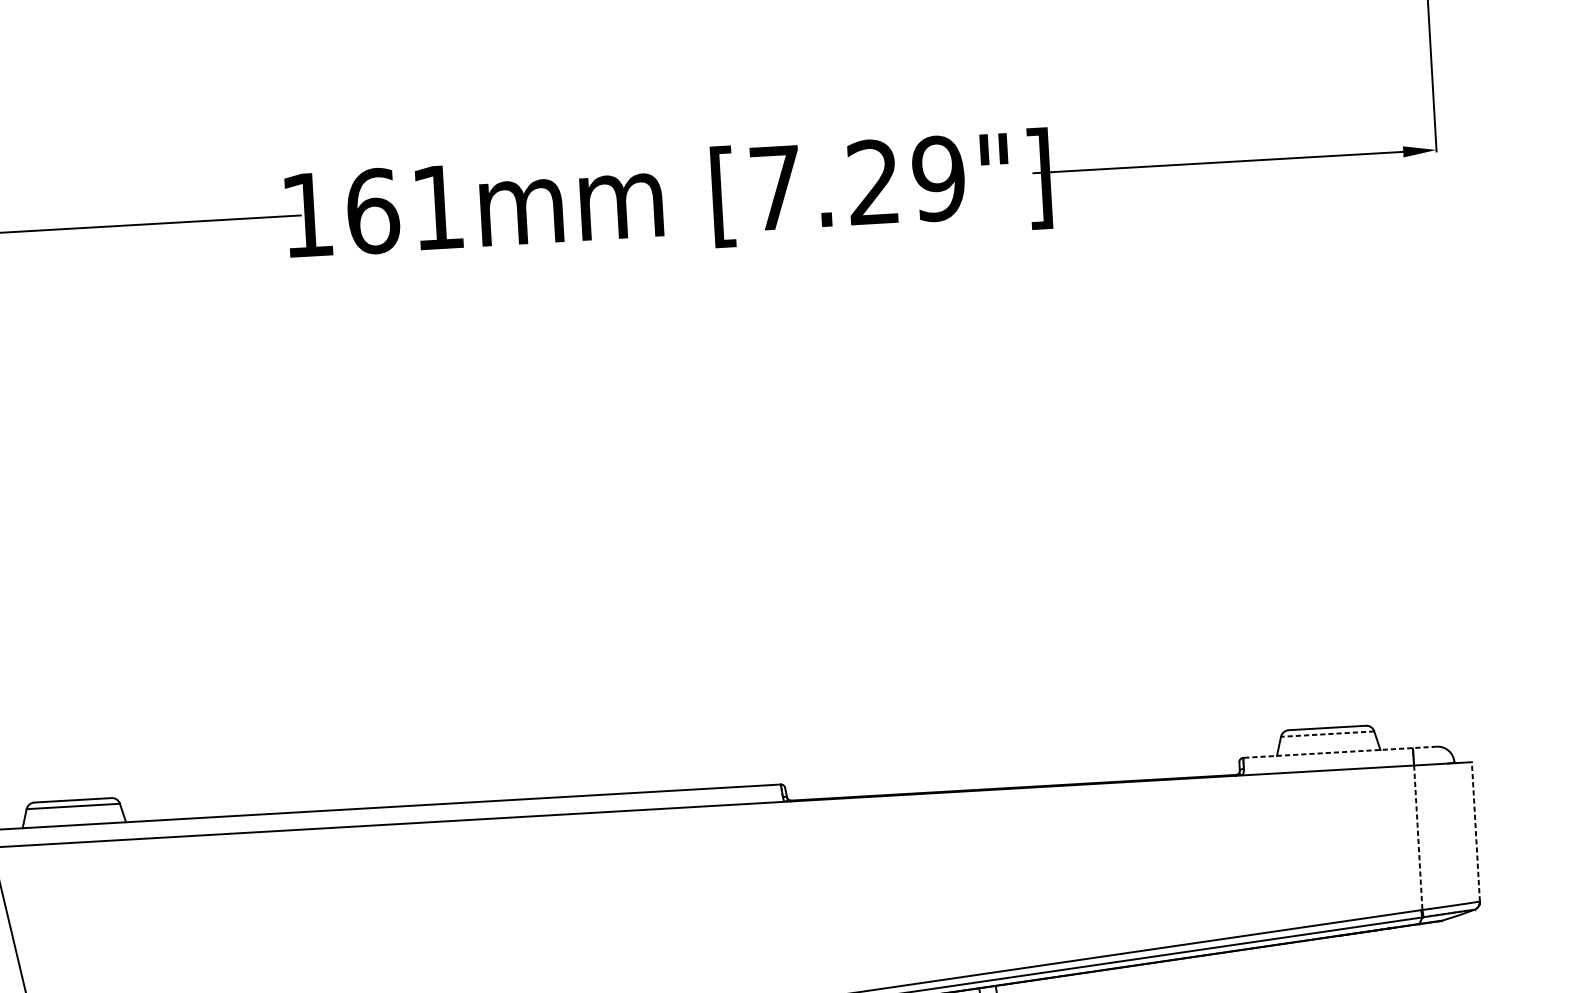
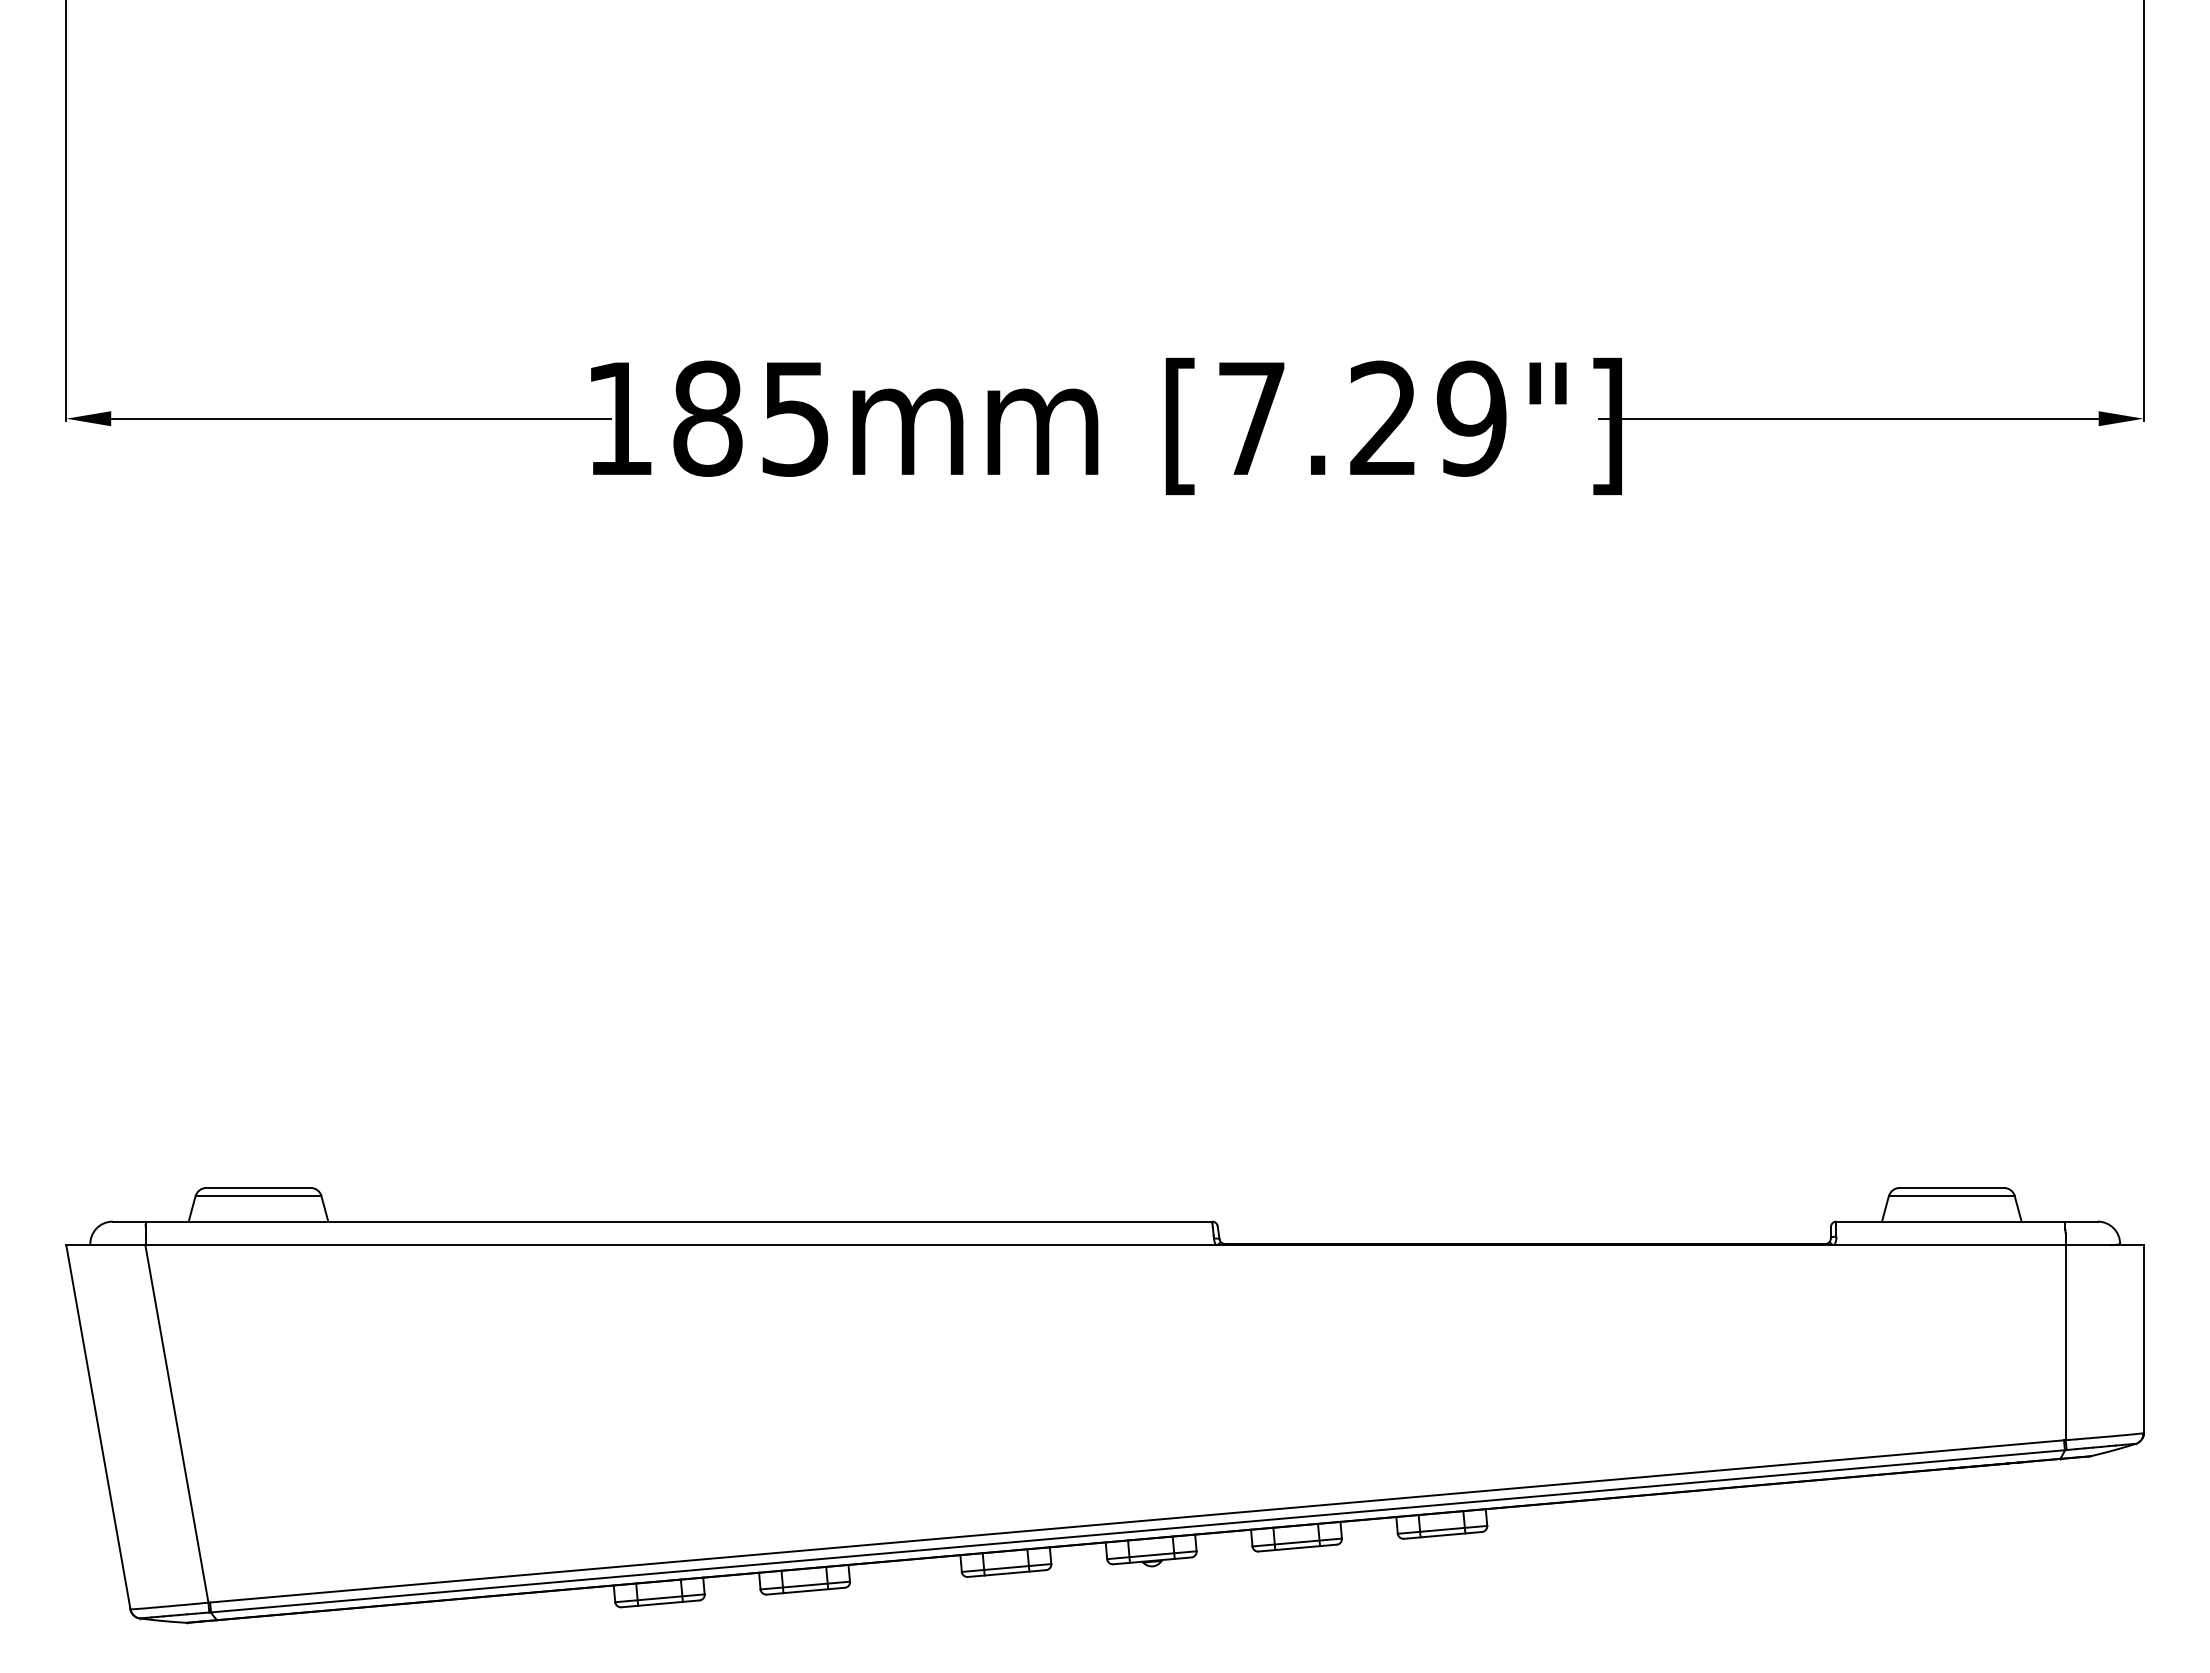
text: (404, 209) -> (750, 418), 161mm -> 185mm
line: (1327, 734) -> (1951, 1196), dashed -> solid
line: (1340, 752) -> (1967, 1221), dashed -> solid
line: (1475, 832) -> (2143, 1339), dashed -> solid
line: (1418, 837) -> (2065, 1342), dashed -> solid

